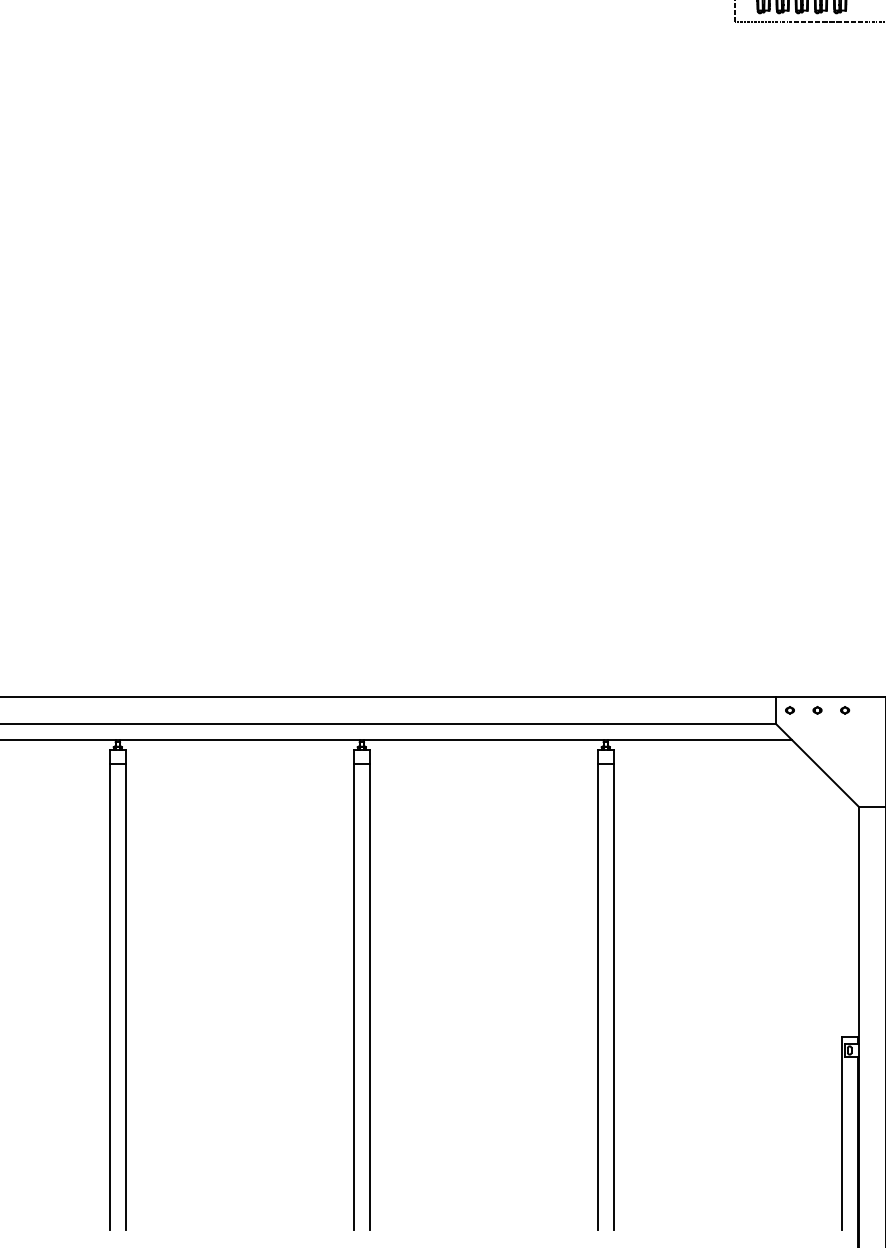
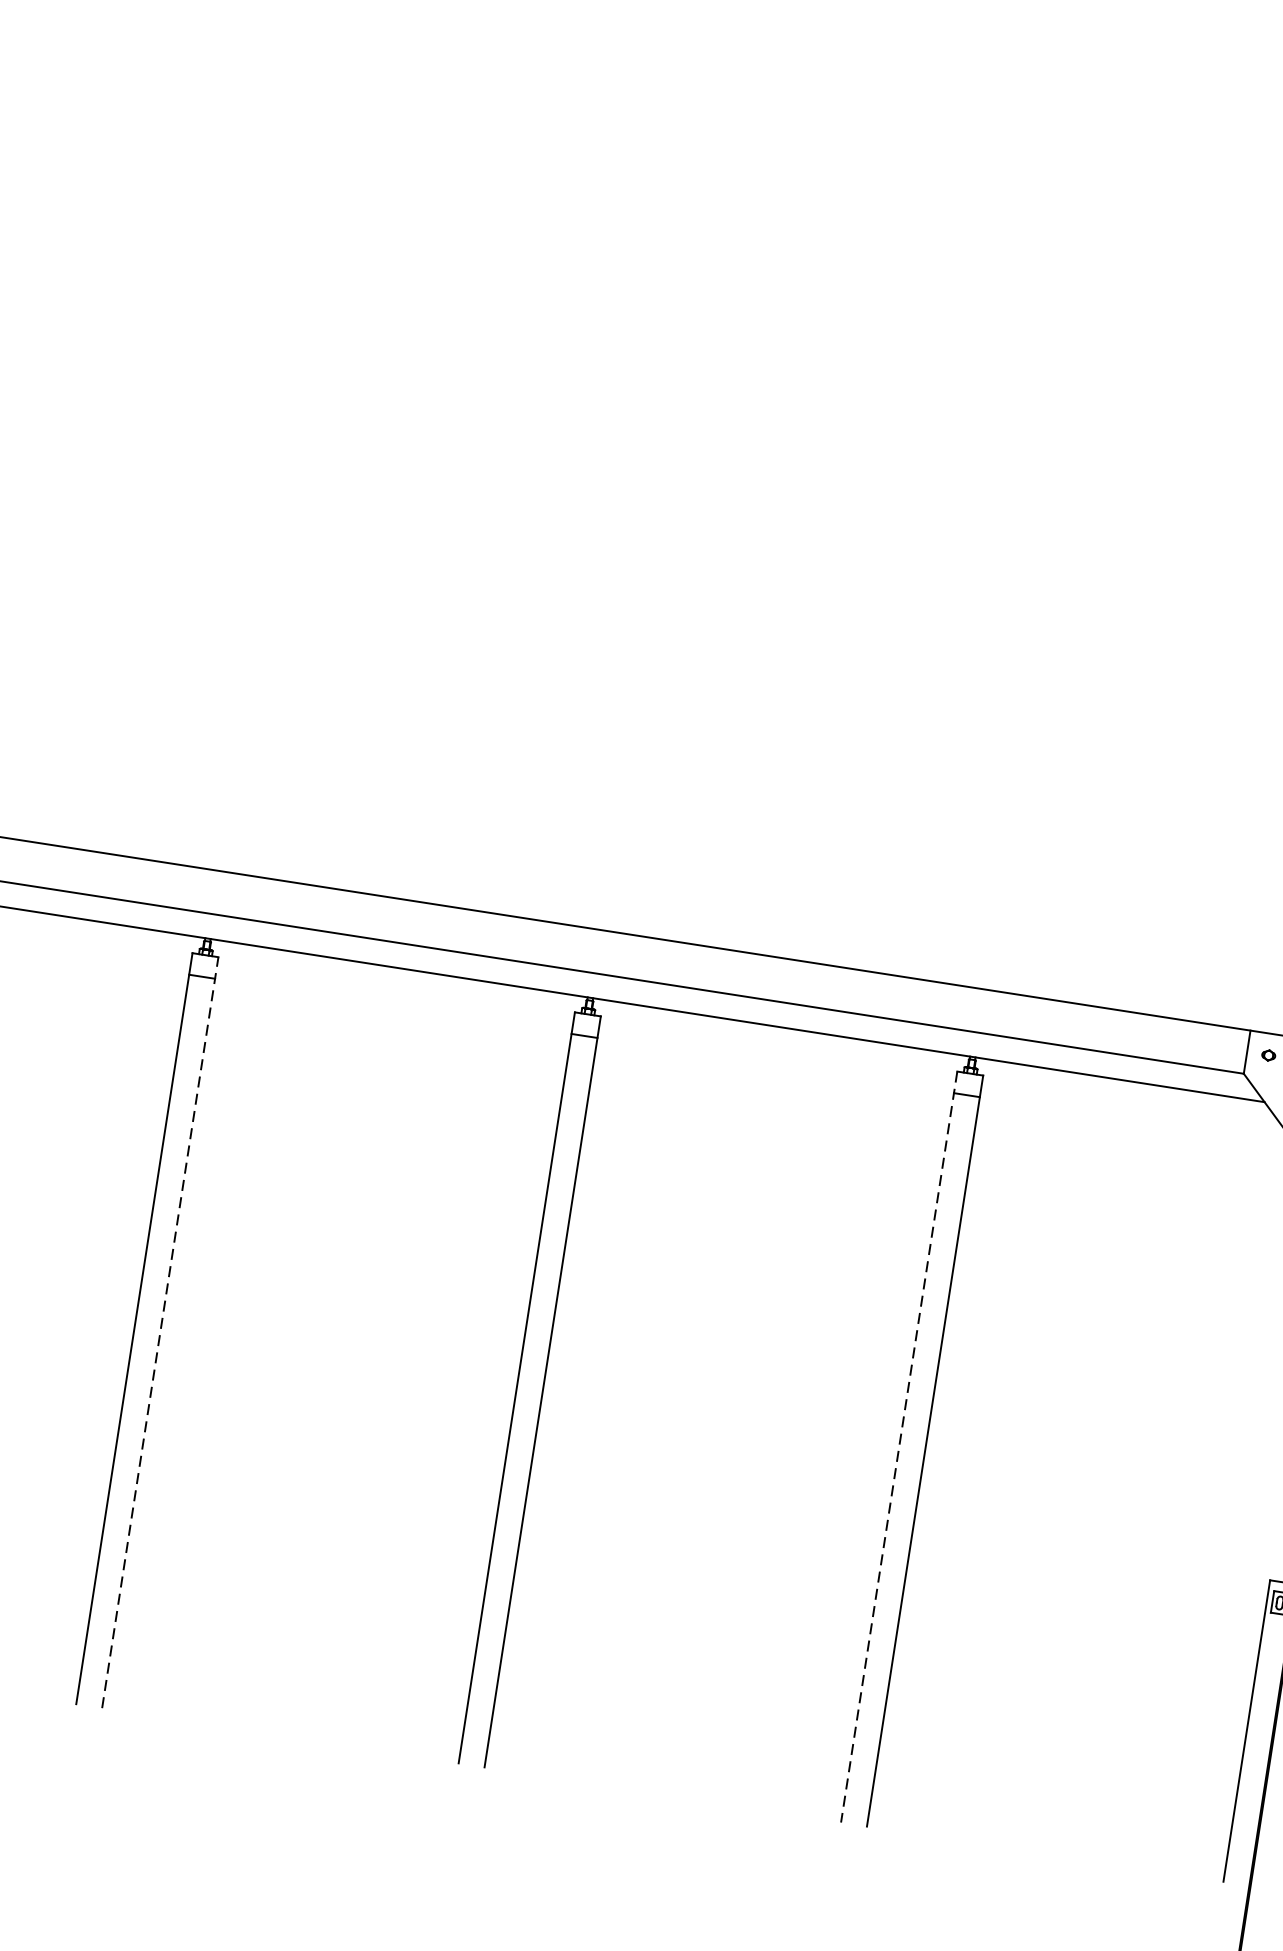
line: (126, 990) -> (160, 1333), solid -> dashed
line: (597, 990) -> (899, 1447), solid -> dashed

